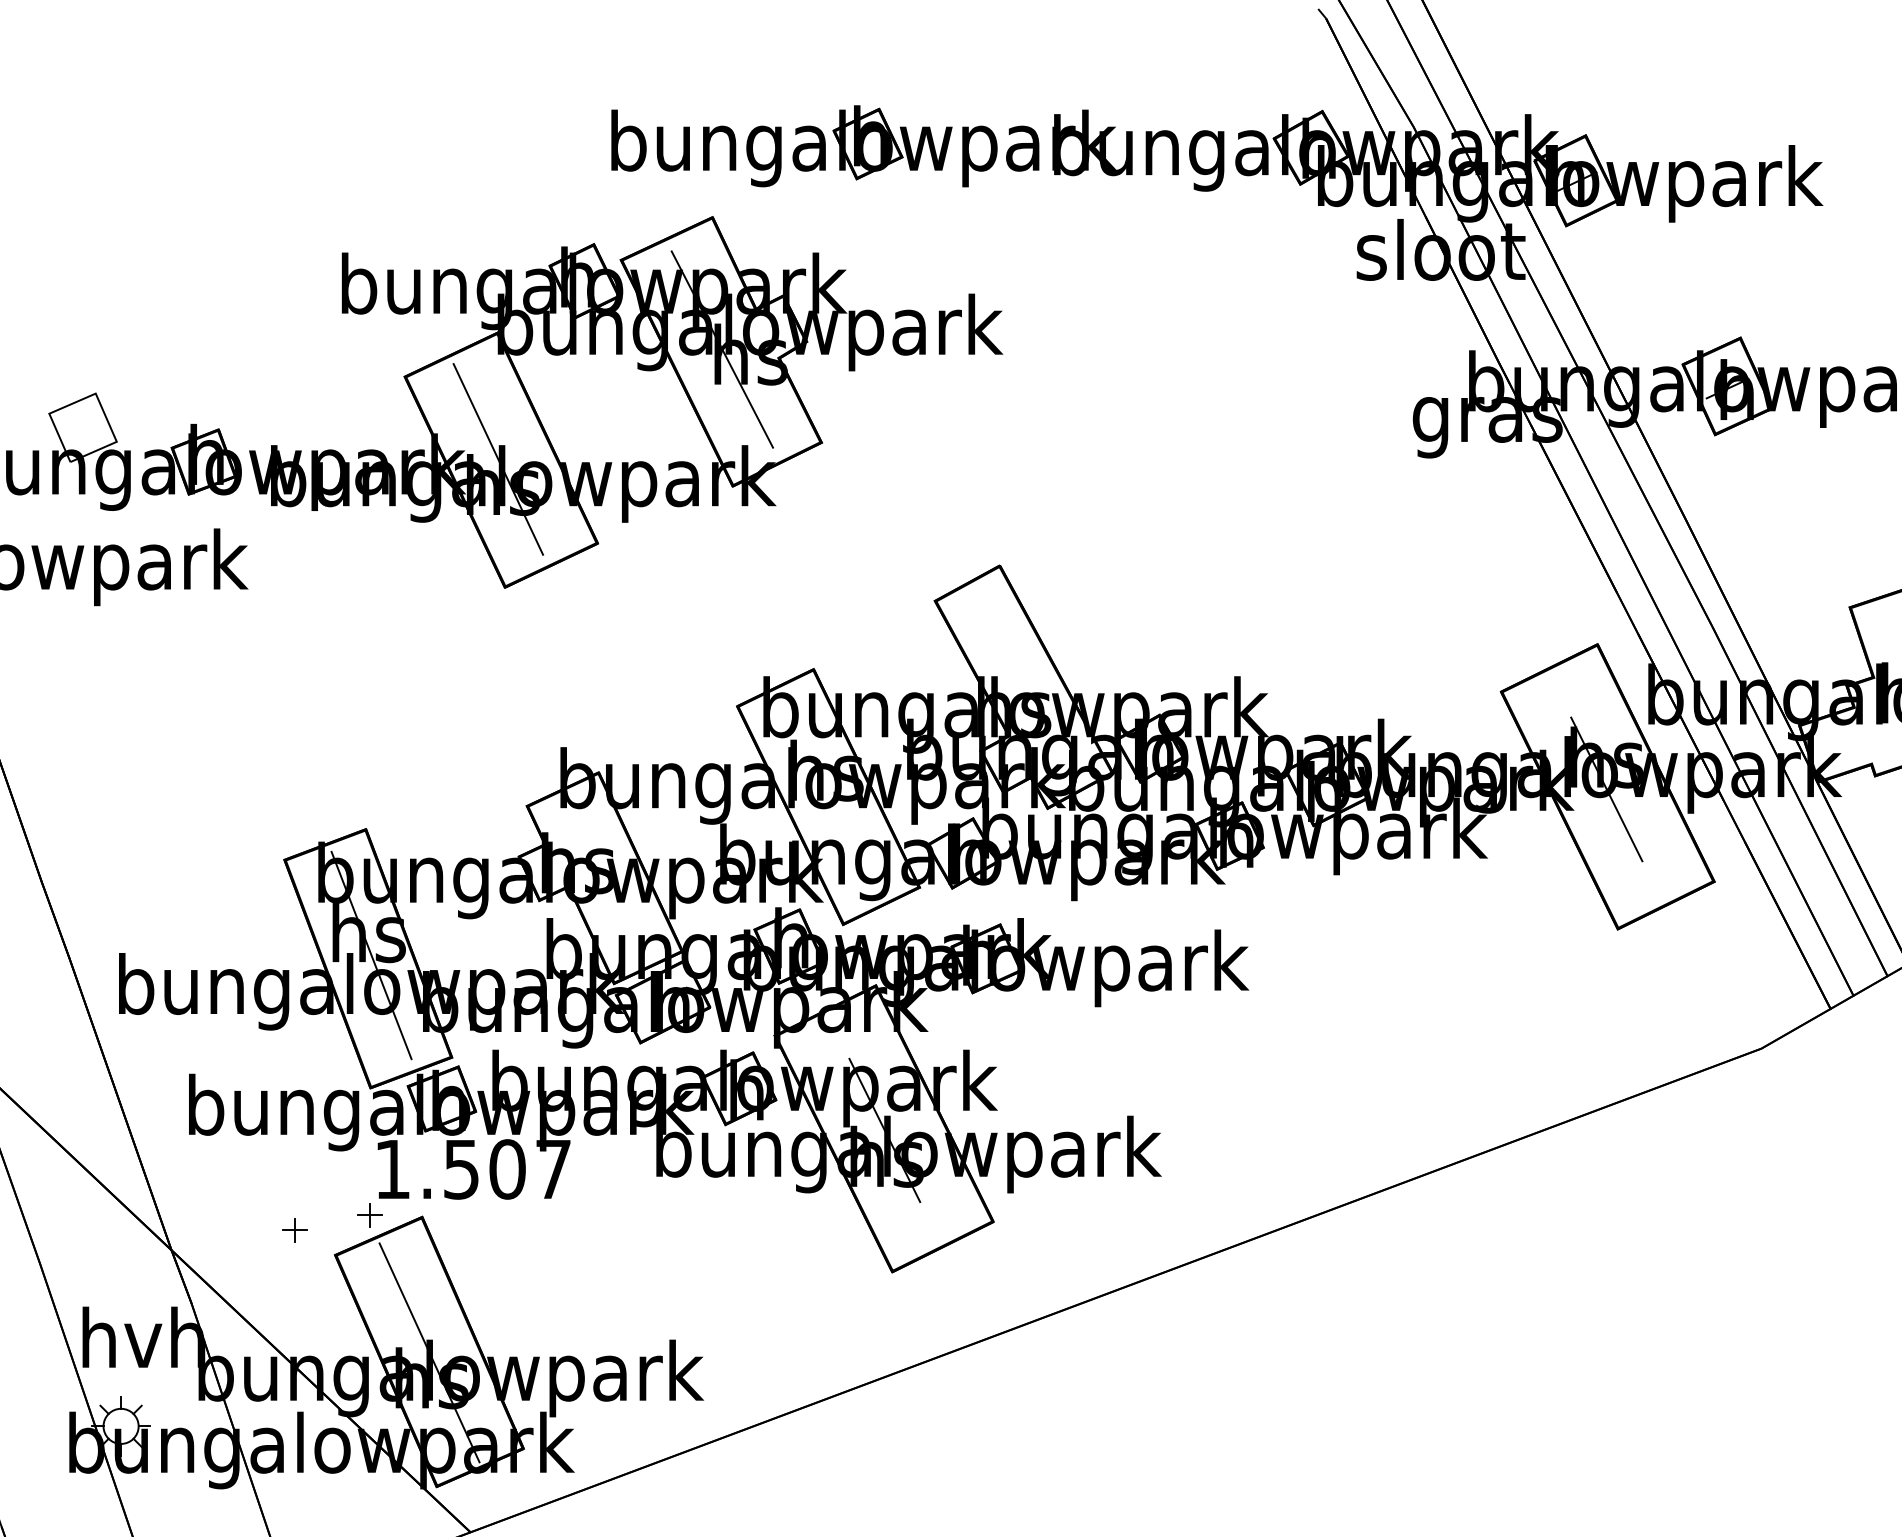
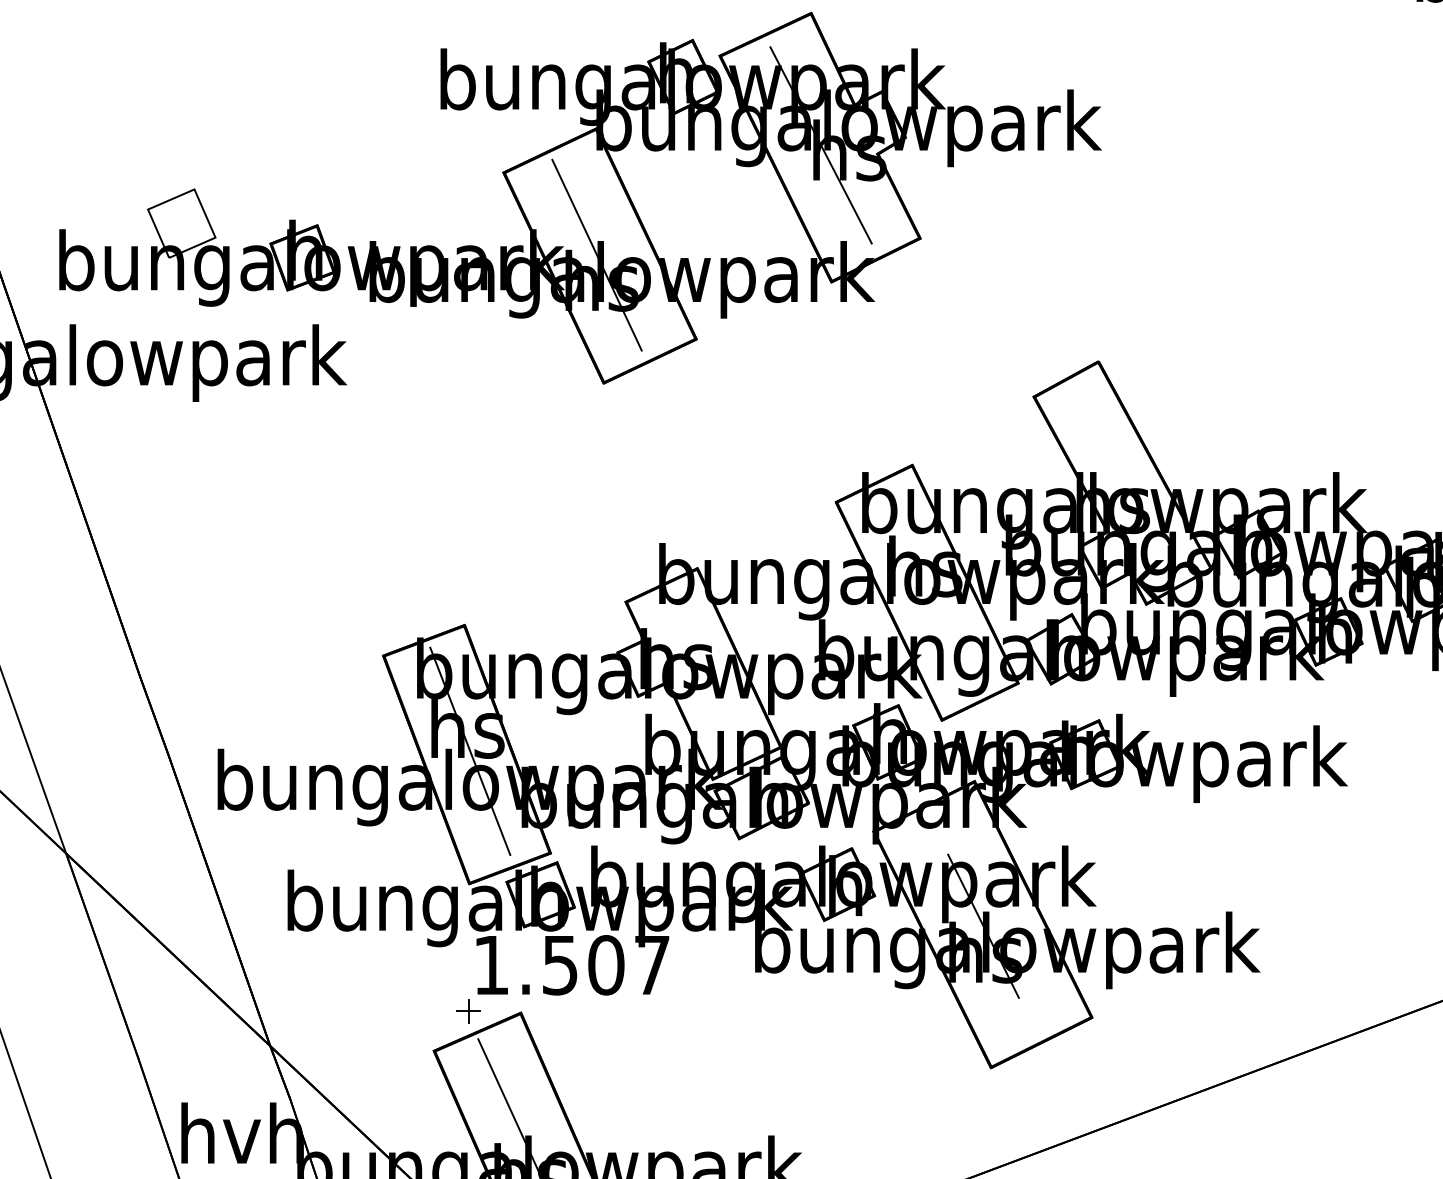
part: (294, 1230) -> (393, 1026), removed

